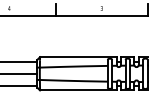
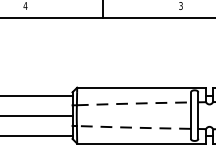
line: (74, 66) -> (135, 103), solid -> dashed
line: (73, 80) -> (133, 126), solid -> dashed

